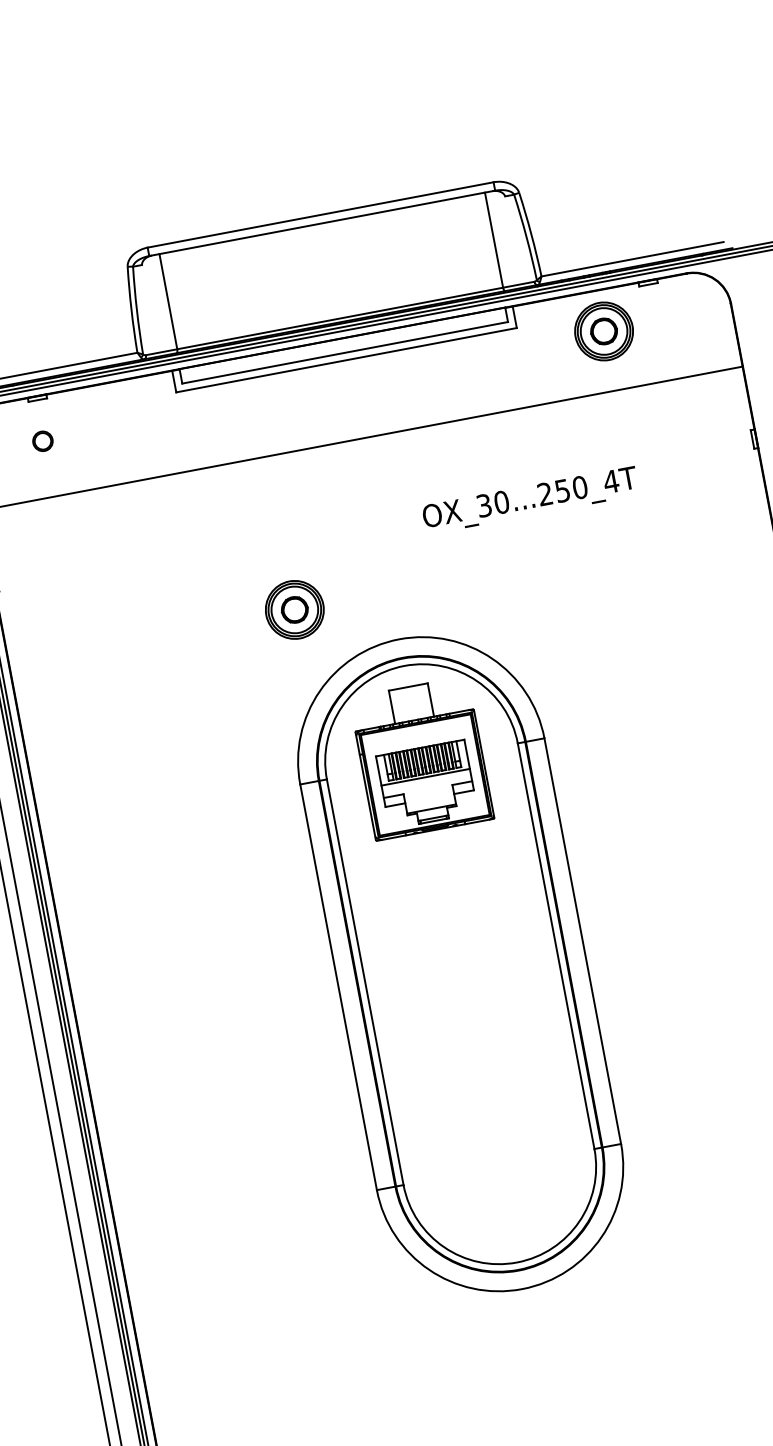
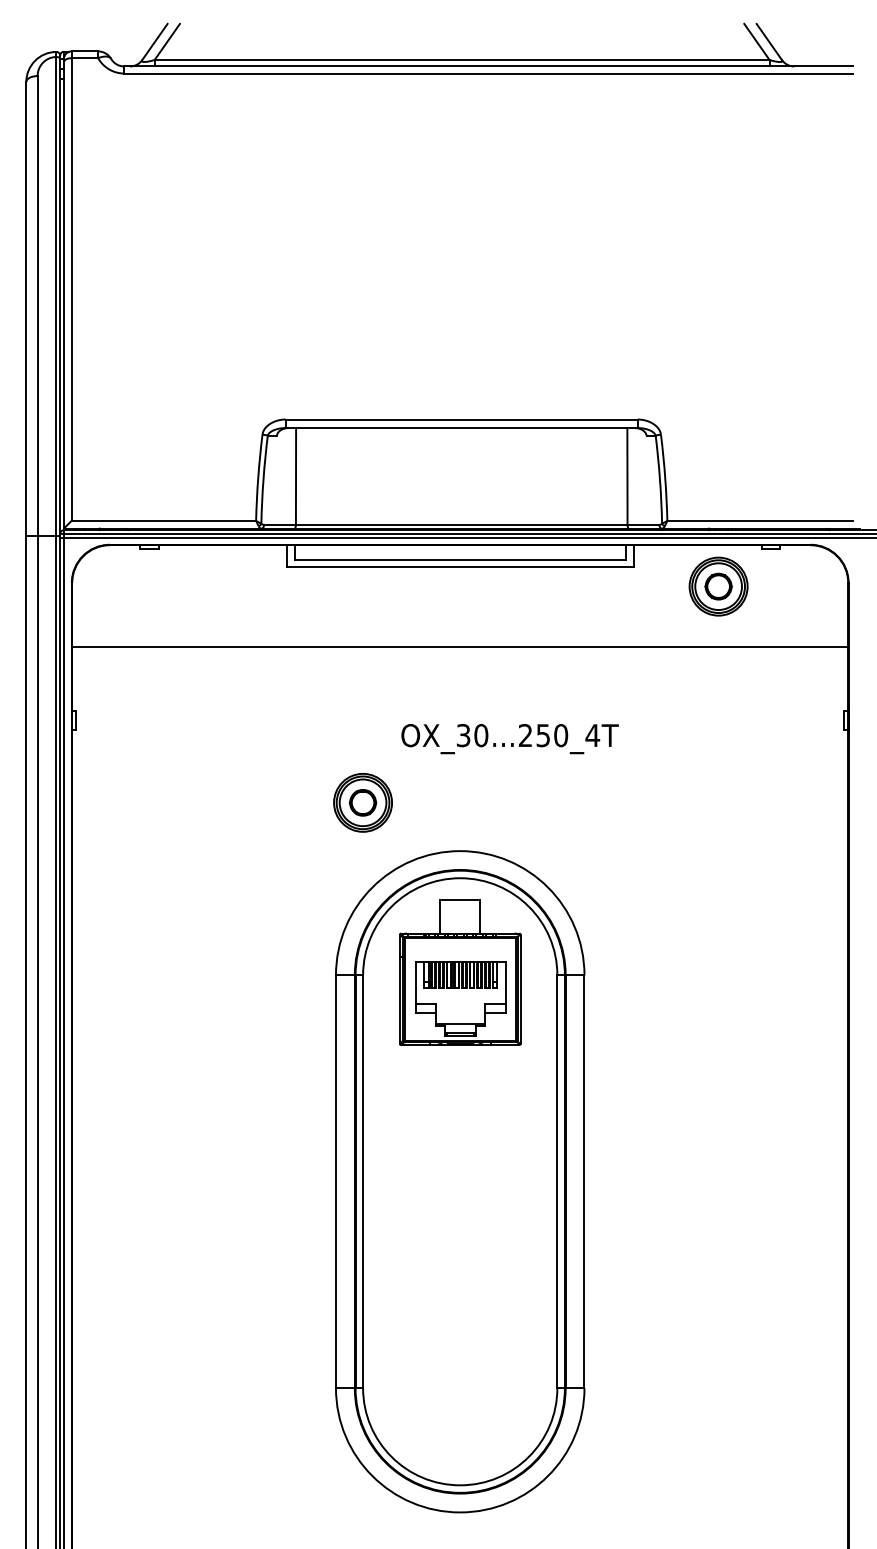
part: (42, 441) -> (146, 590), removed
text: (530, 501) -> (509, 739), moved
line: (425, 777) -> (460, 991), removed

